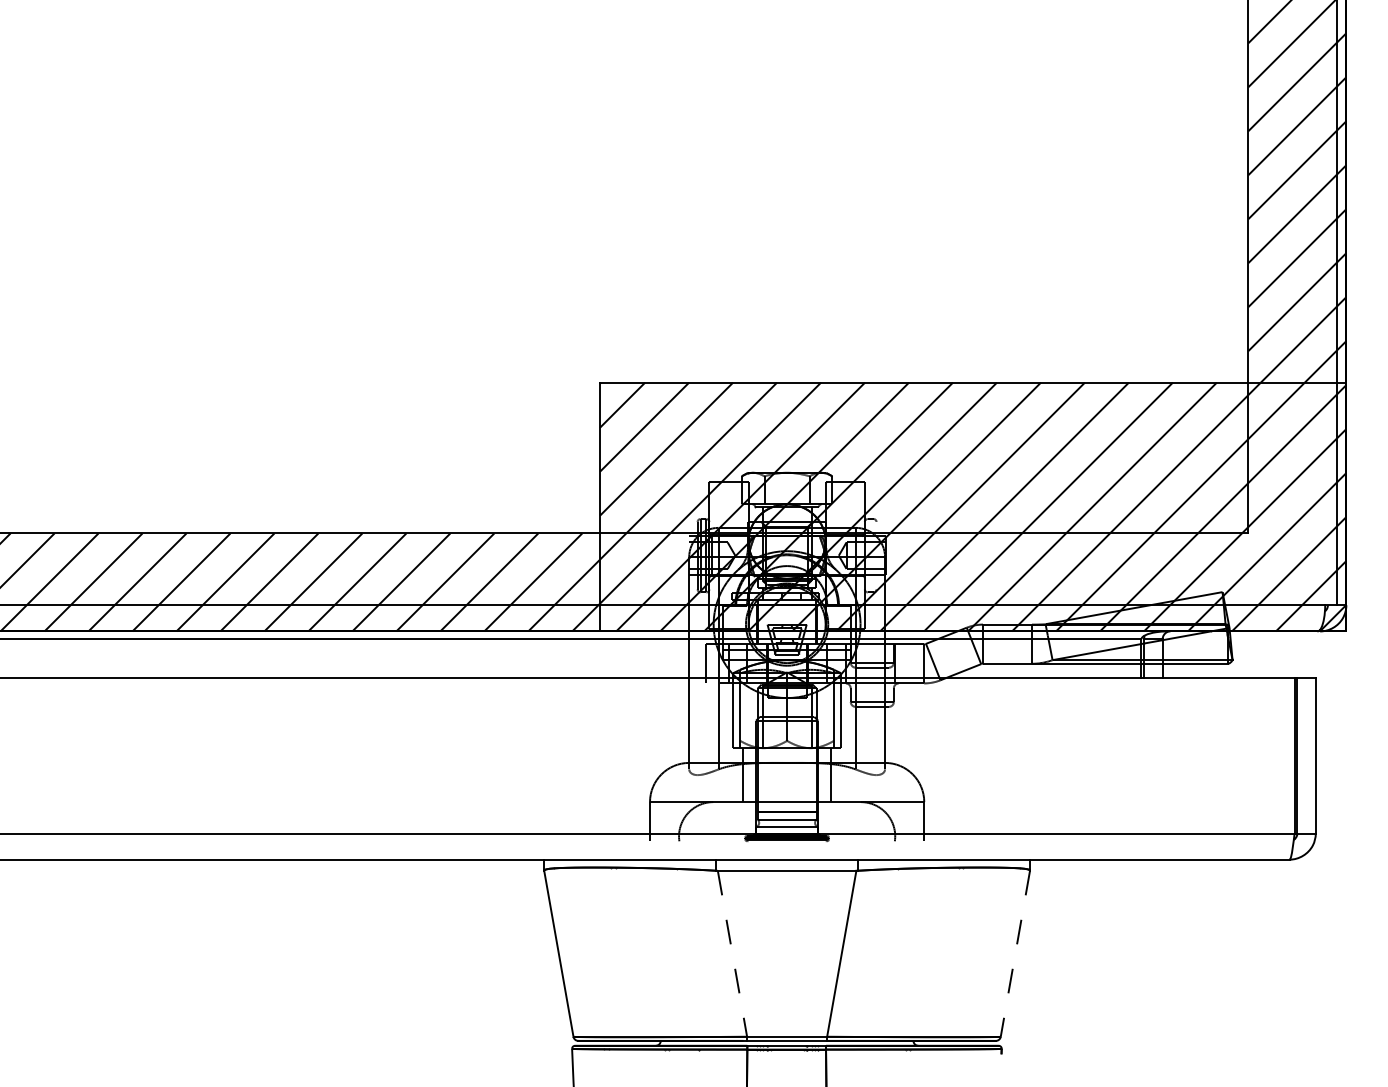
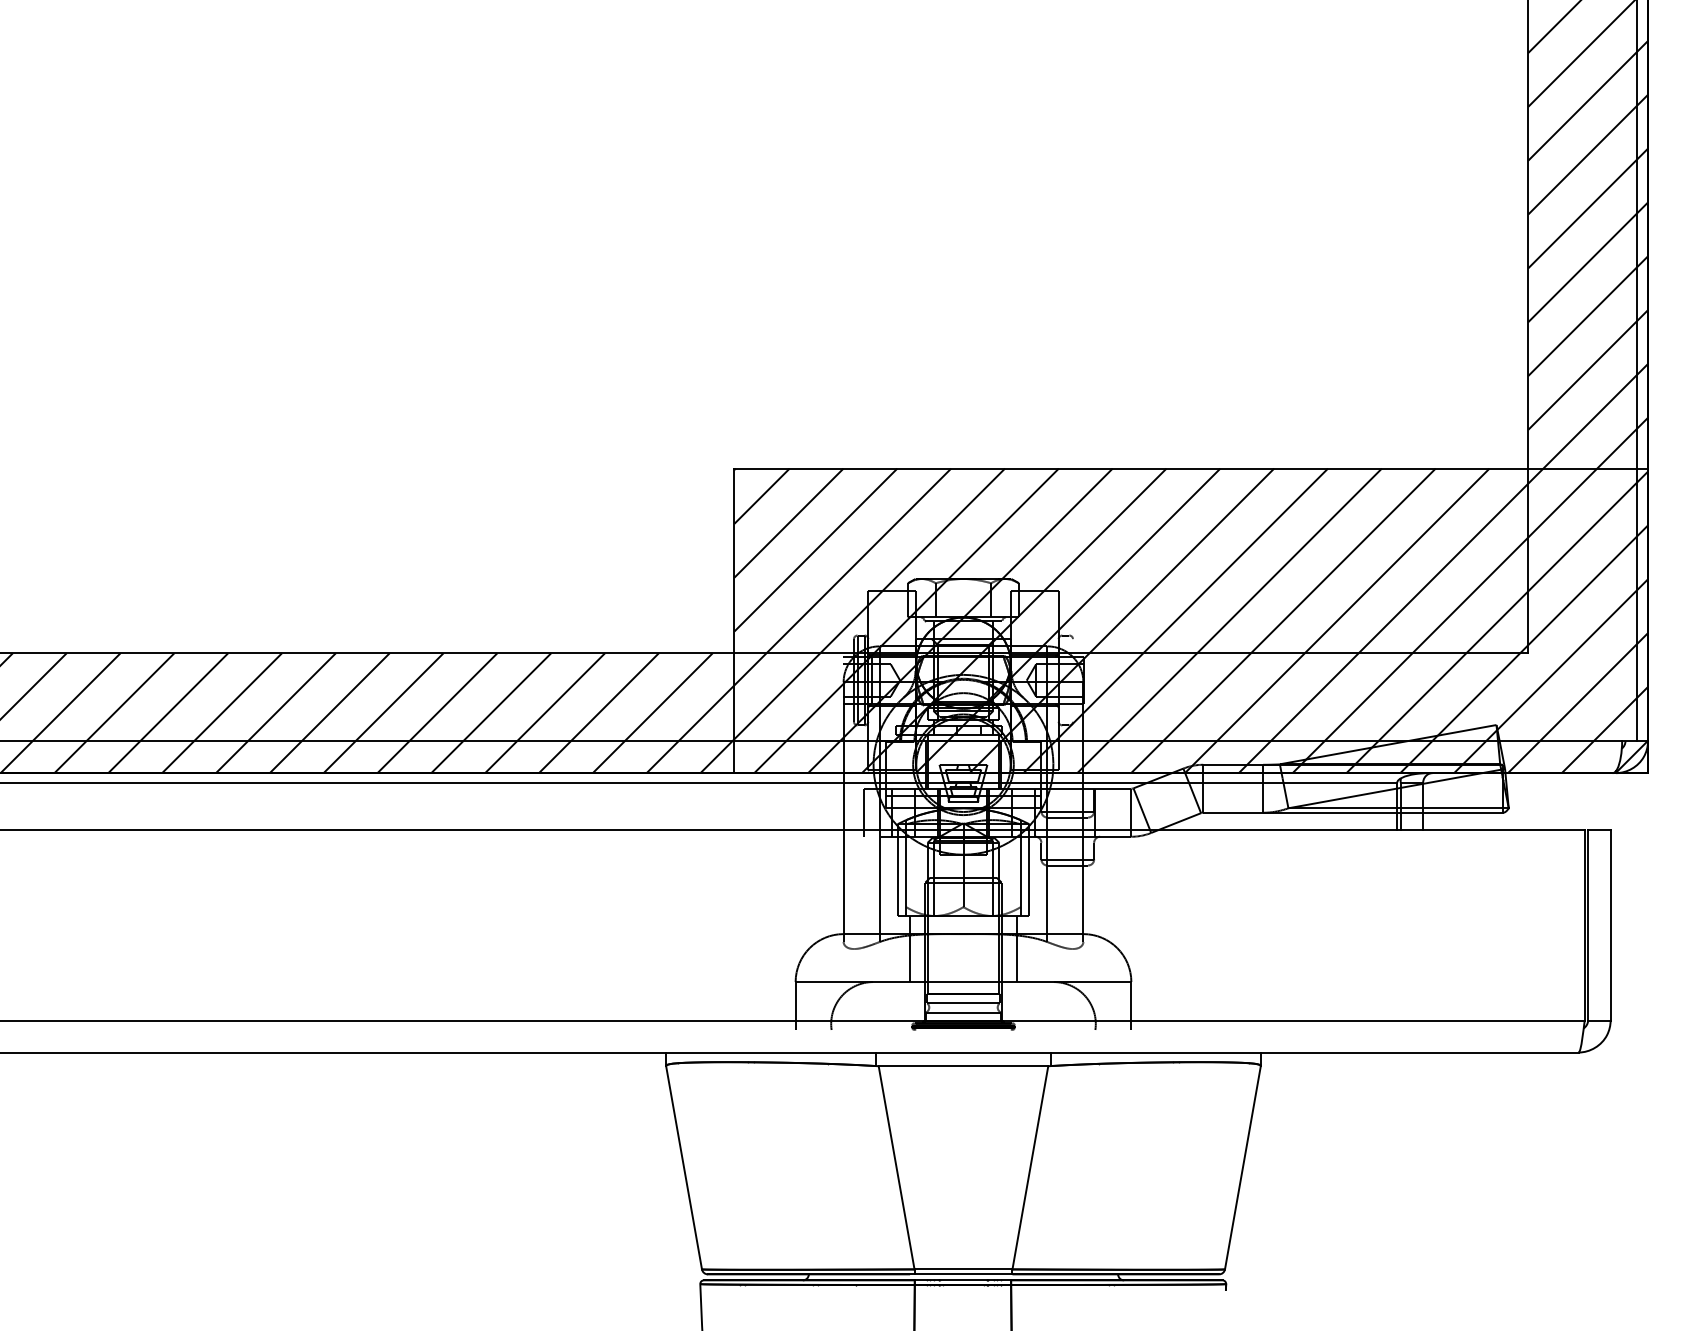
line: (732, 954) -> (896, 1168), dashed -> solid
line: (1015, 954) -> (1243, 1168), dashed -> solid

